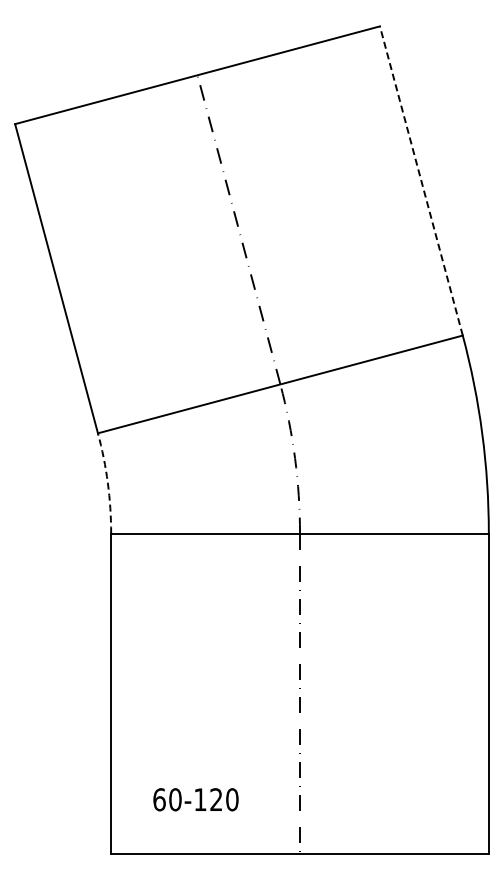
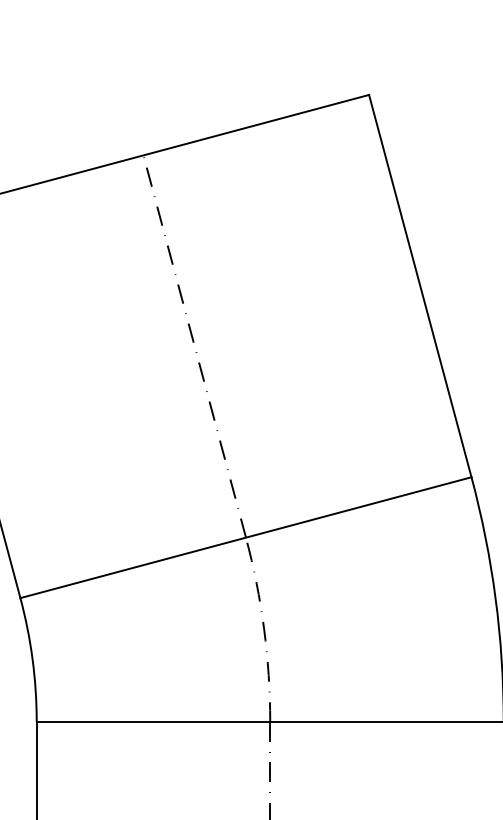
line: (421, 180) -> (420, 285), dashed -> solid
arc: (107, 483) -> (32, 660), dashed -> solid

